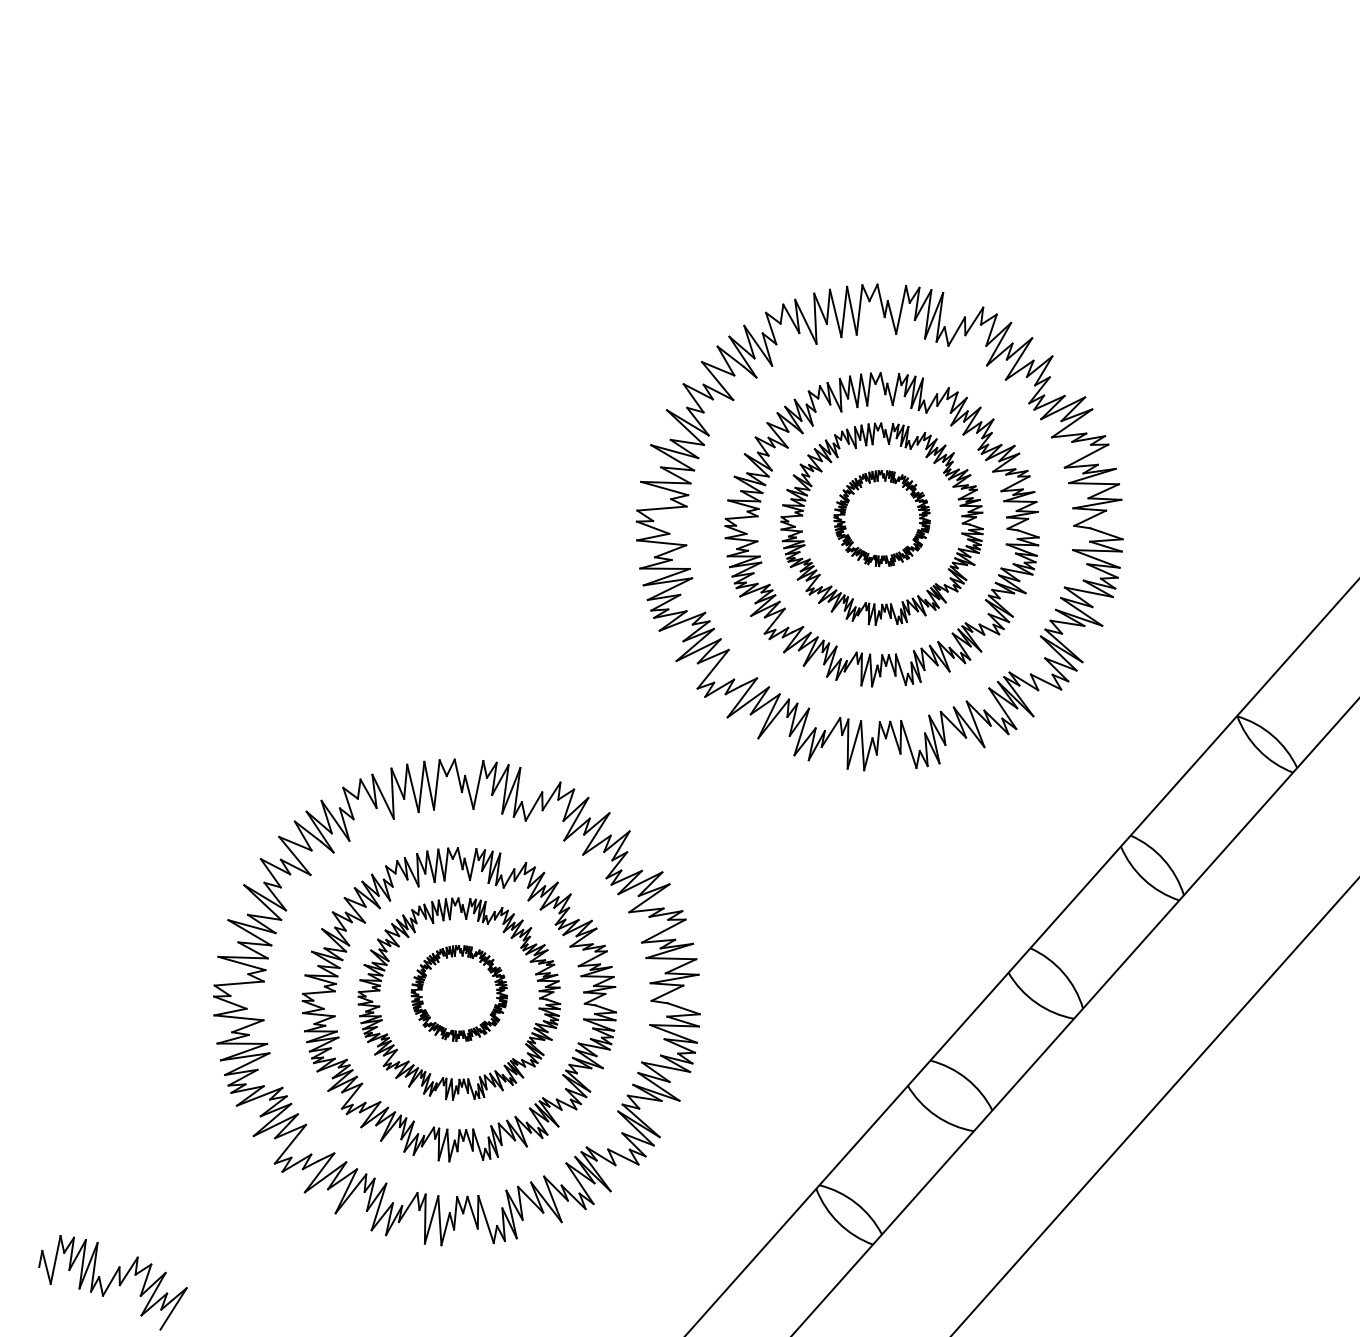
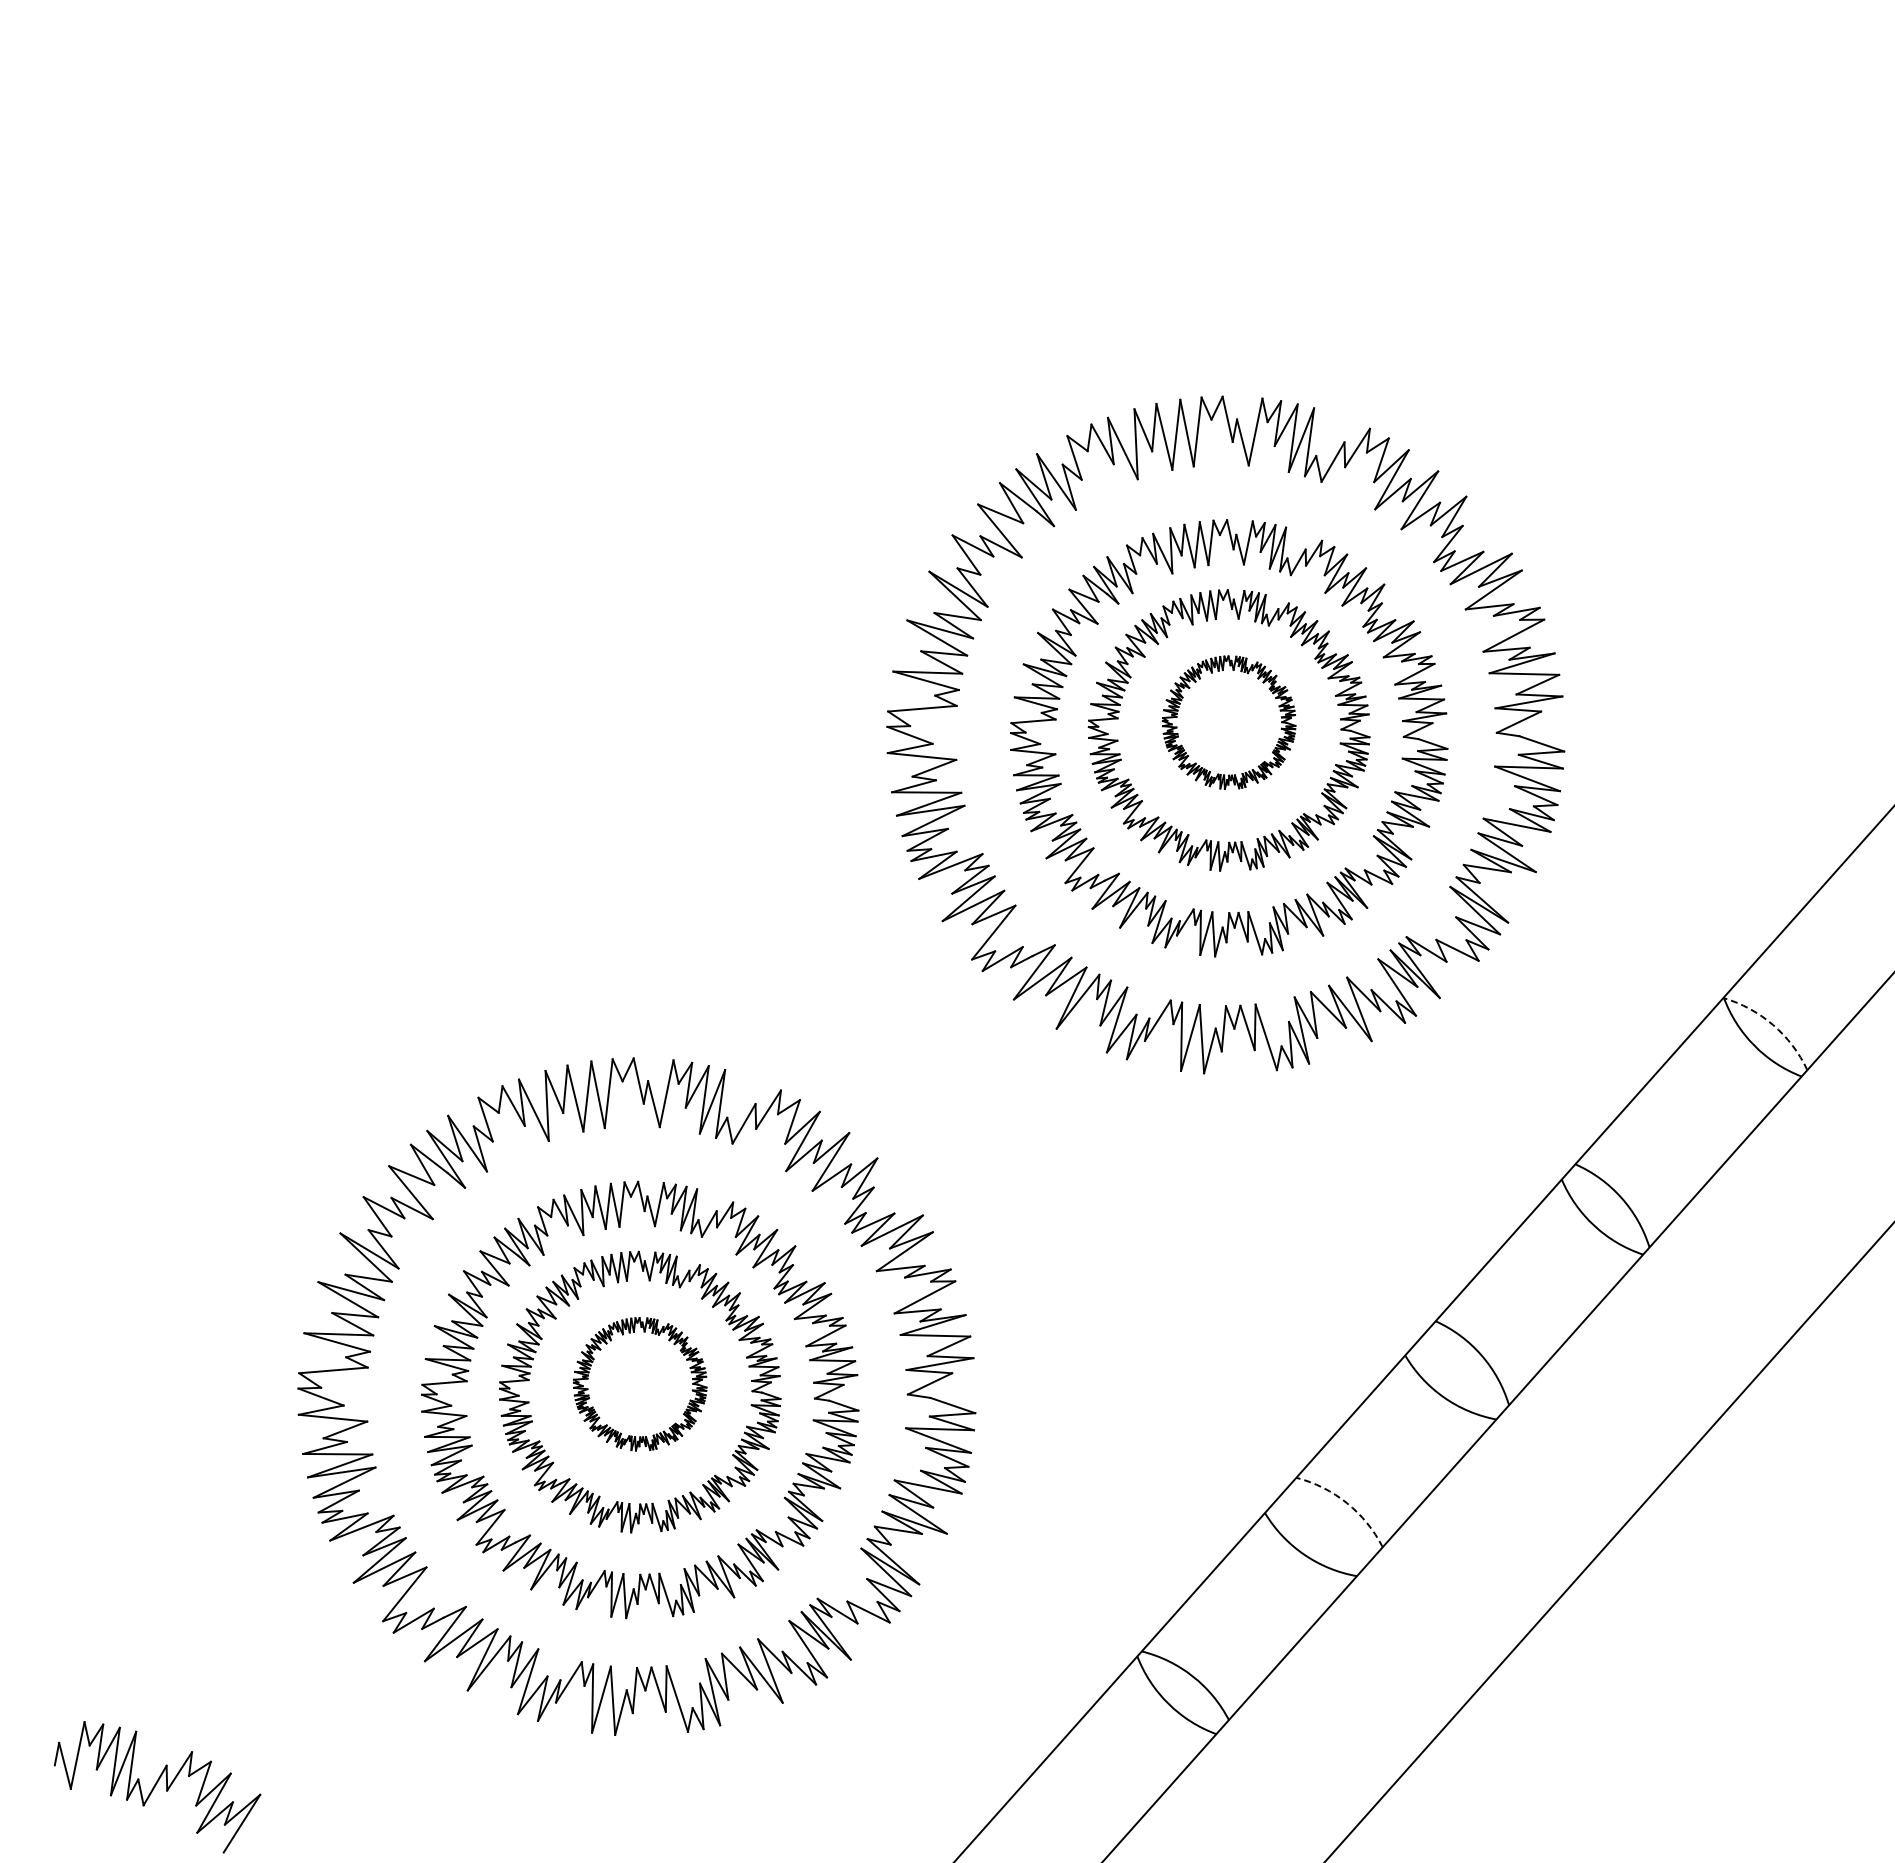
arc: (1272, 735) -> (1773, 1025), solid -> dashed
arc: (967, 1079) -> (1347, 1503), solid -> dashed

